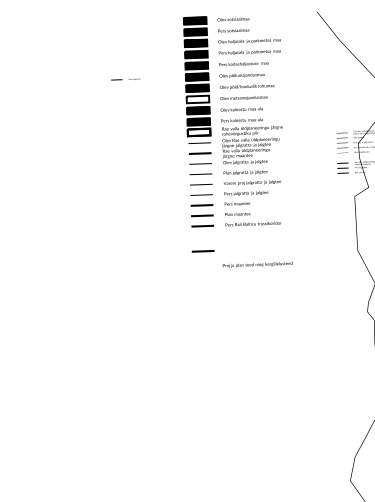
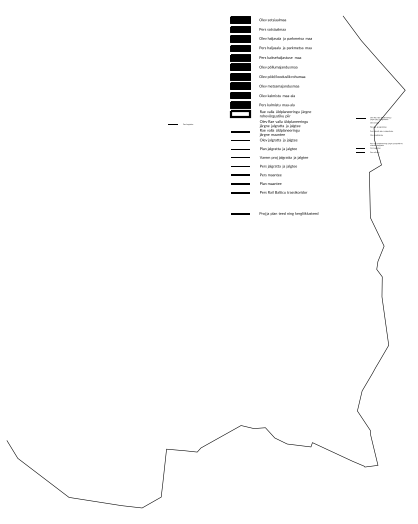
text: (125, 78) -> (180, 123), moved
hatch: (197, 99) -> (240, 86), added
text: (257, 264) -> (288, 213), moved

